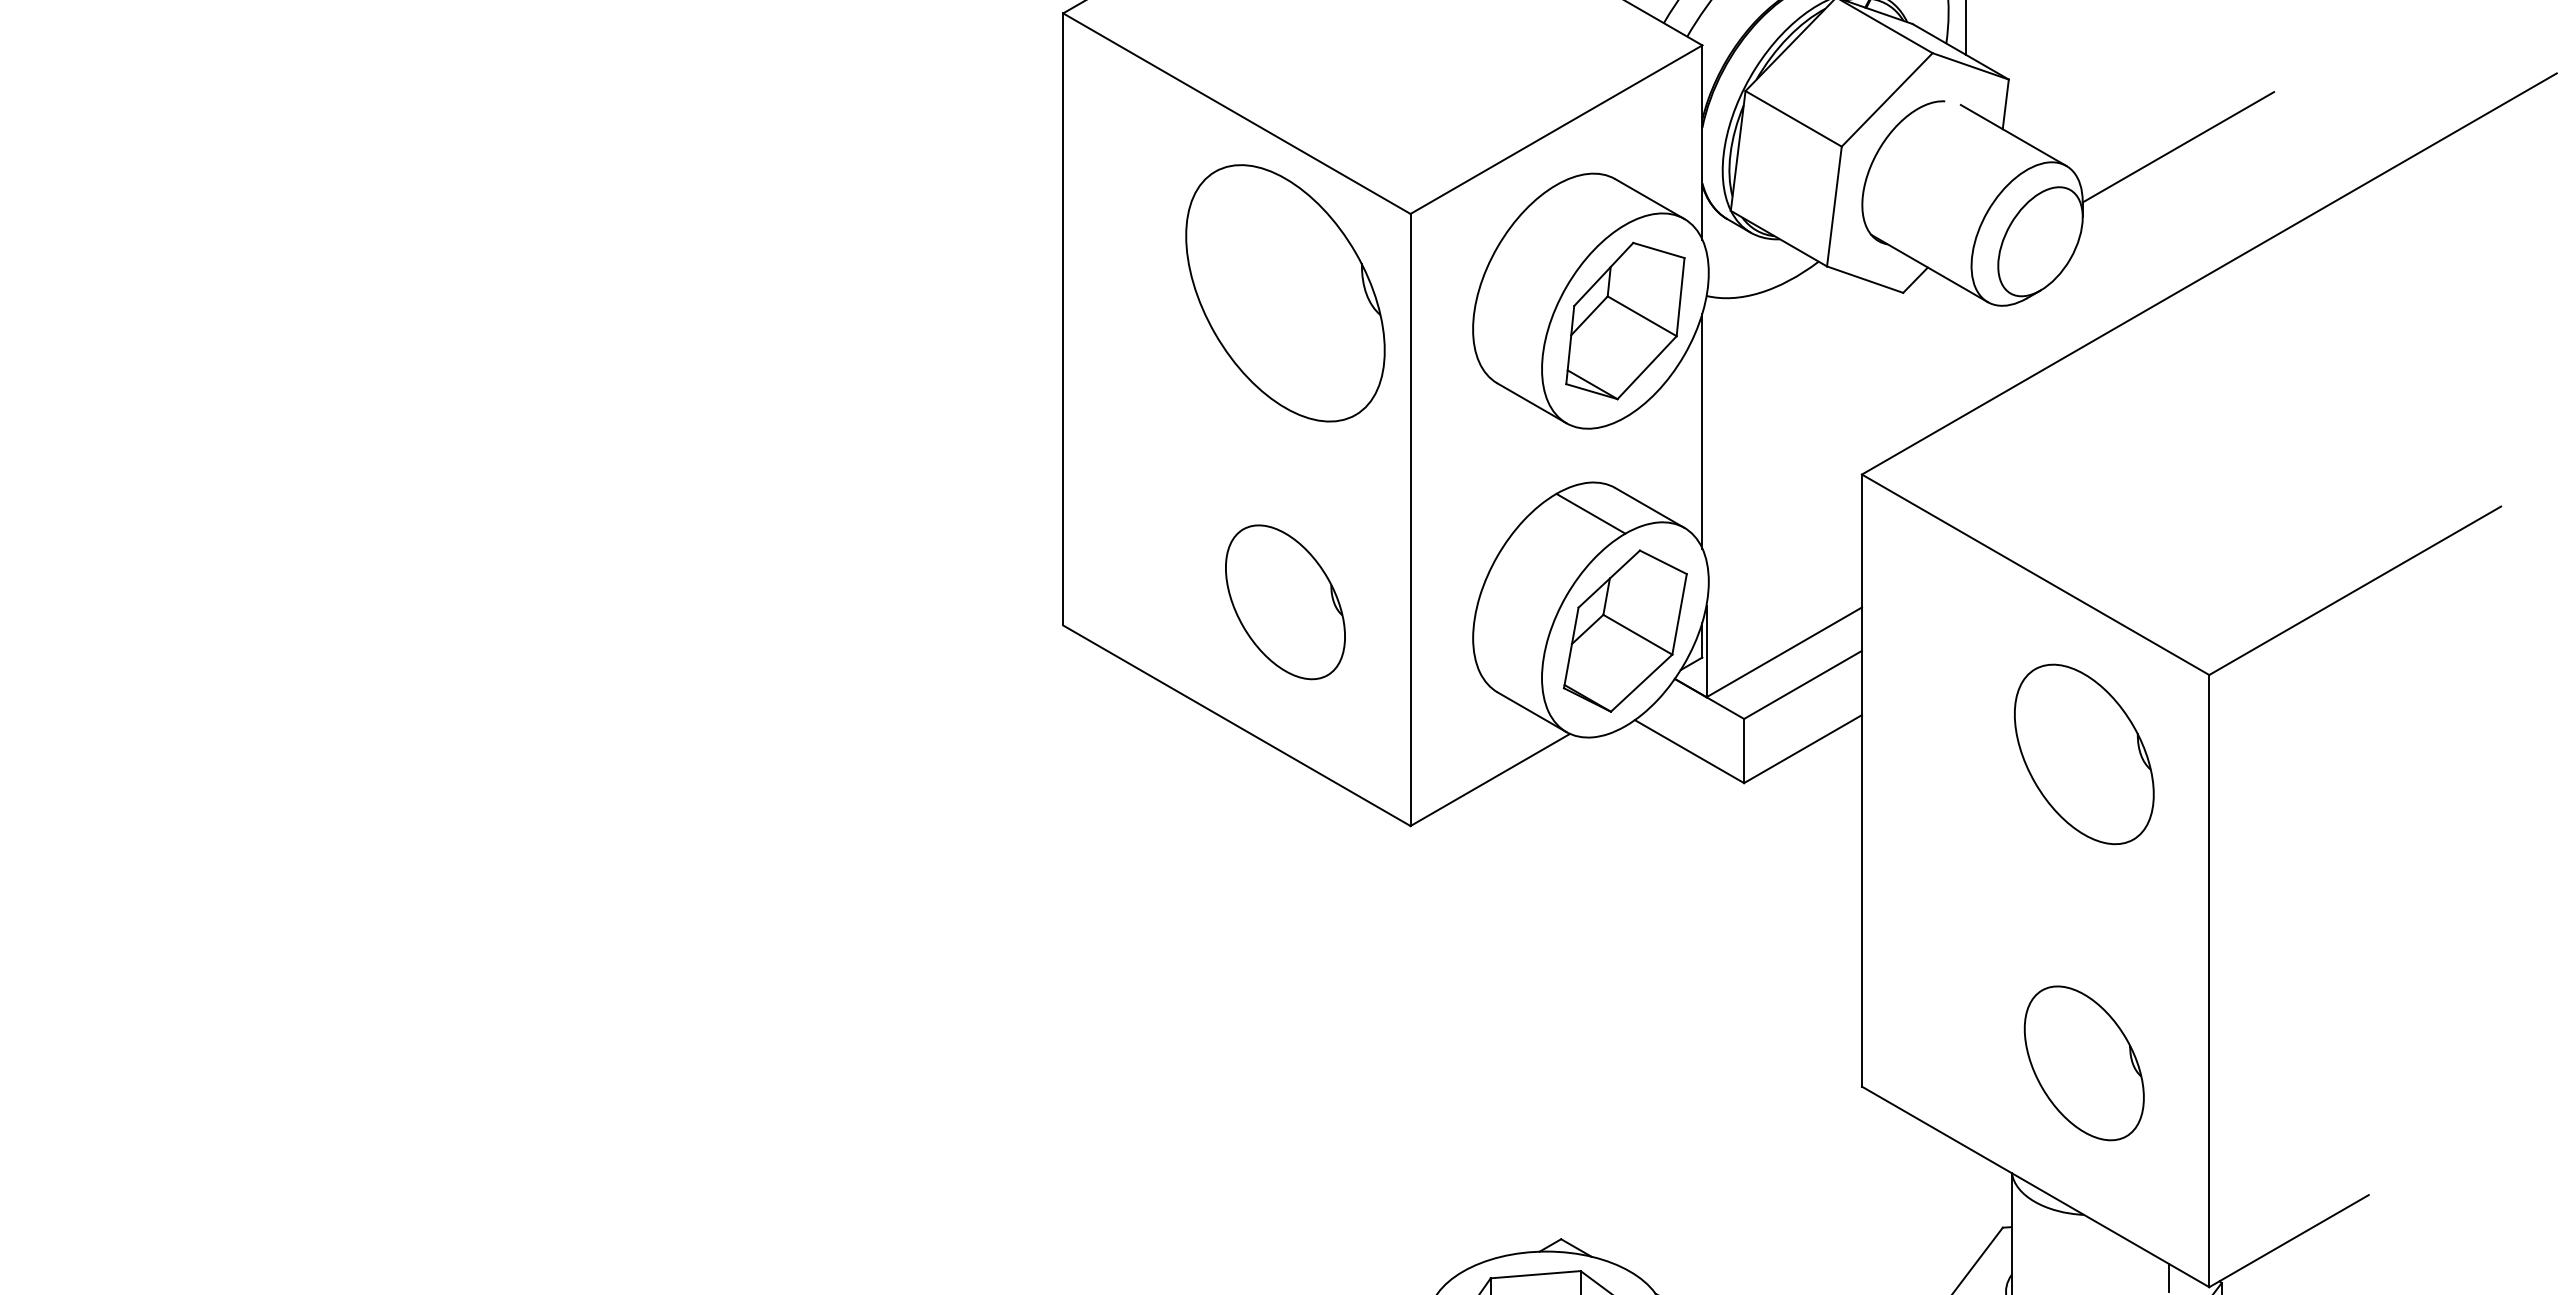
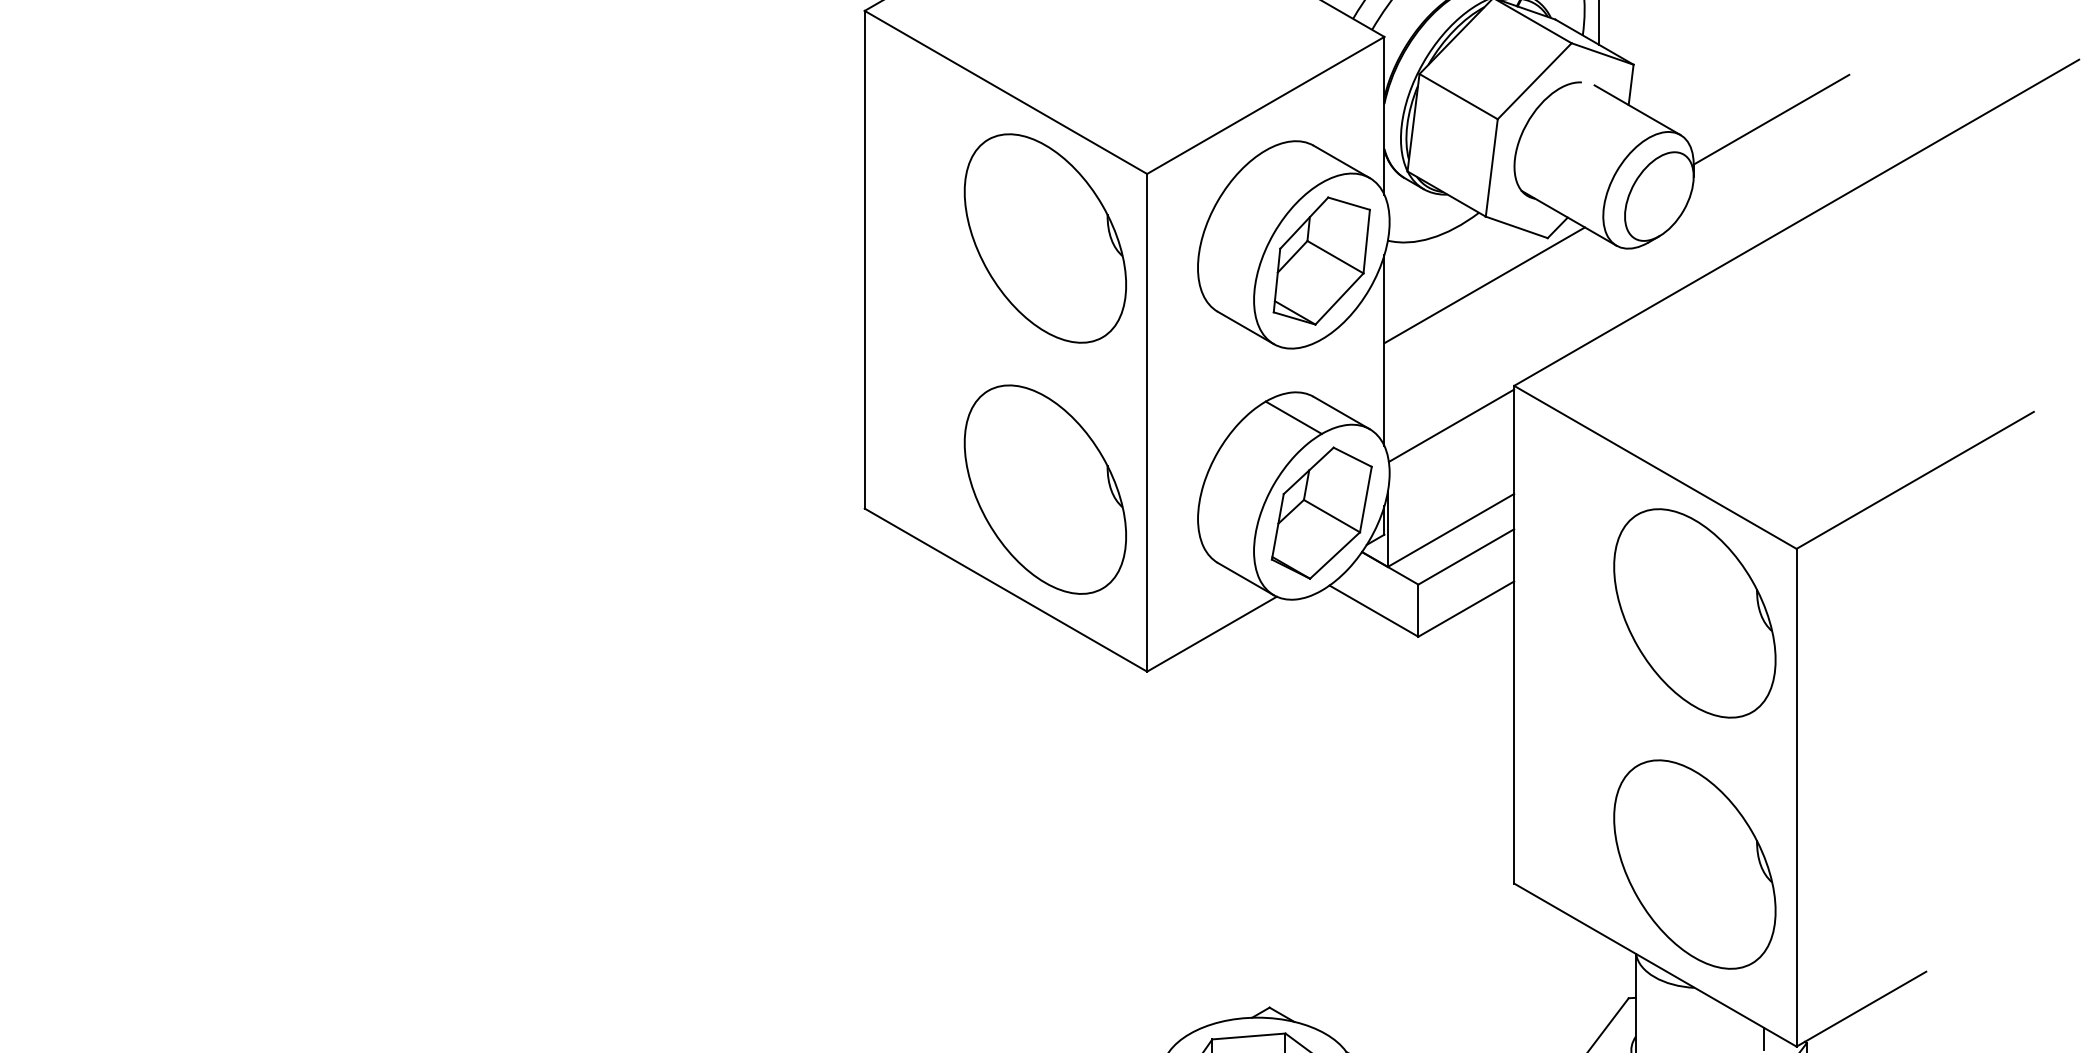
line: (1825, 350) -> (1484, 285), added
line: (1784, 523) -> (1451, 425), added
part: (1285, 602) -> (1045, 489), size x1.67
part: (2084, 754) -> (1695, 613), size x1.43
part: (2084, 1063) -> (1695, 864), size x1.67

